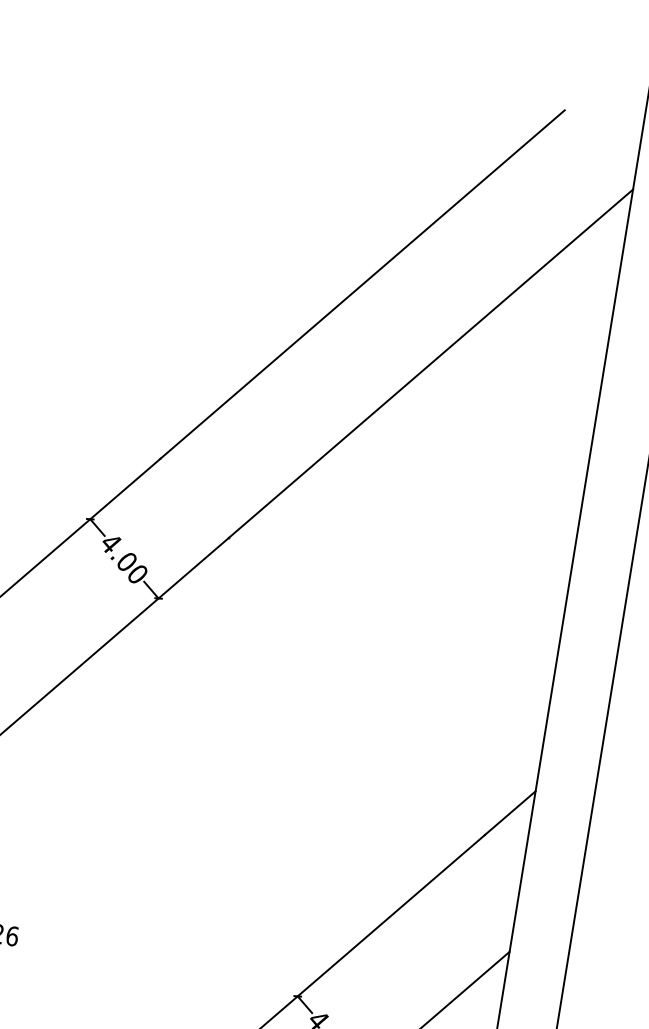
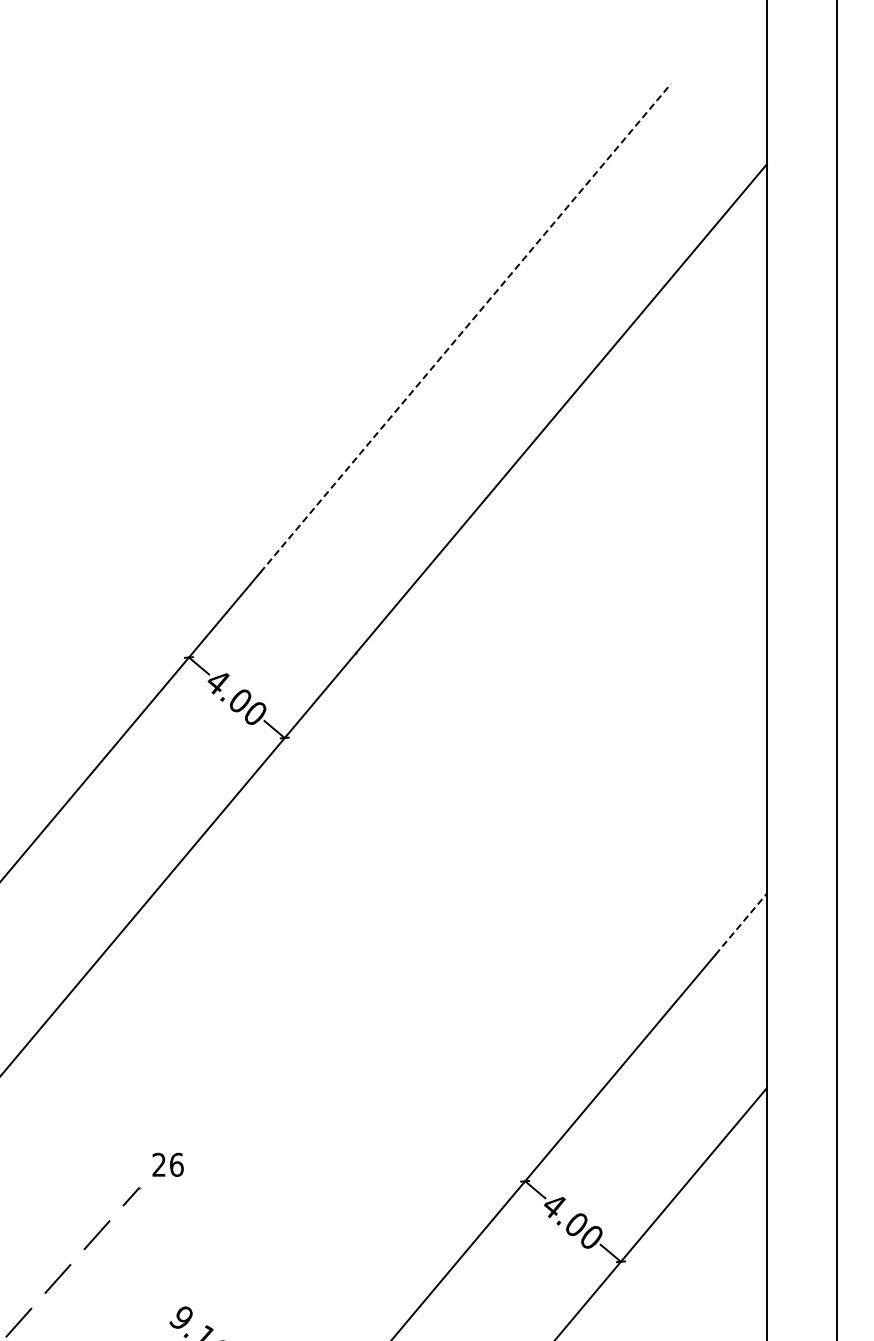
line: (363, 284) -> (466, 327), solid -> dashed
line: (510, 812) -> (741, 923), solid -> dashed

